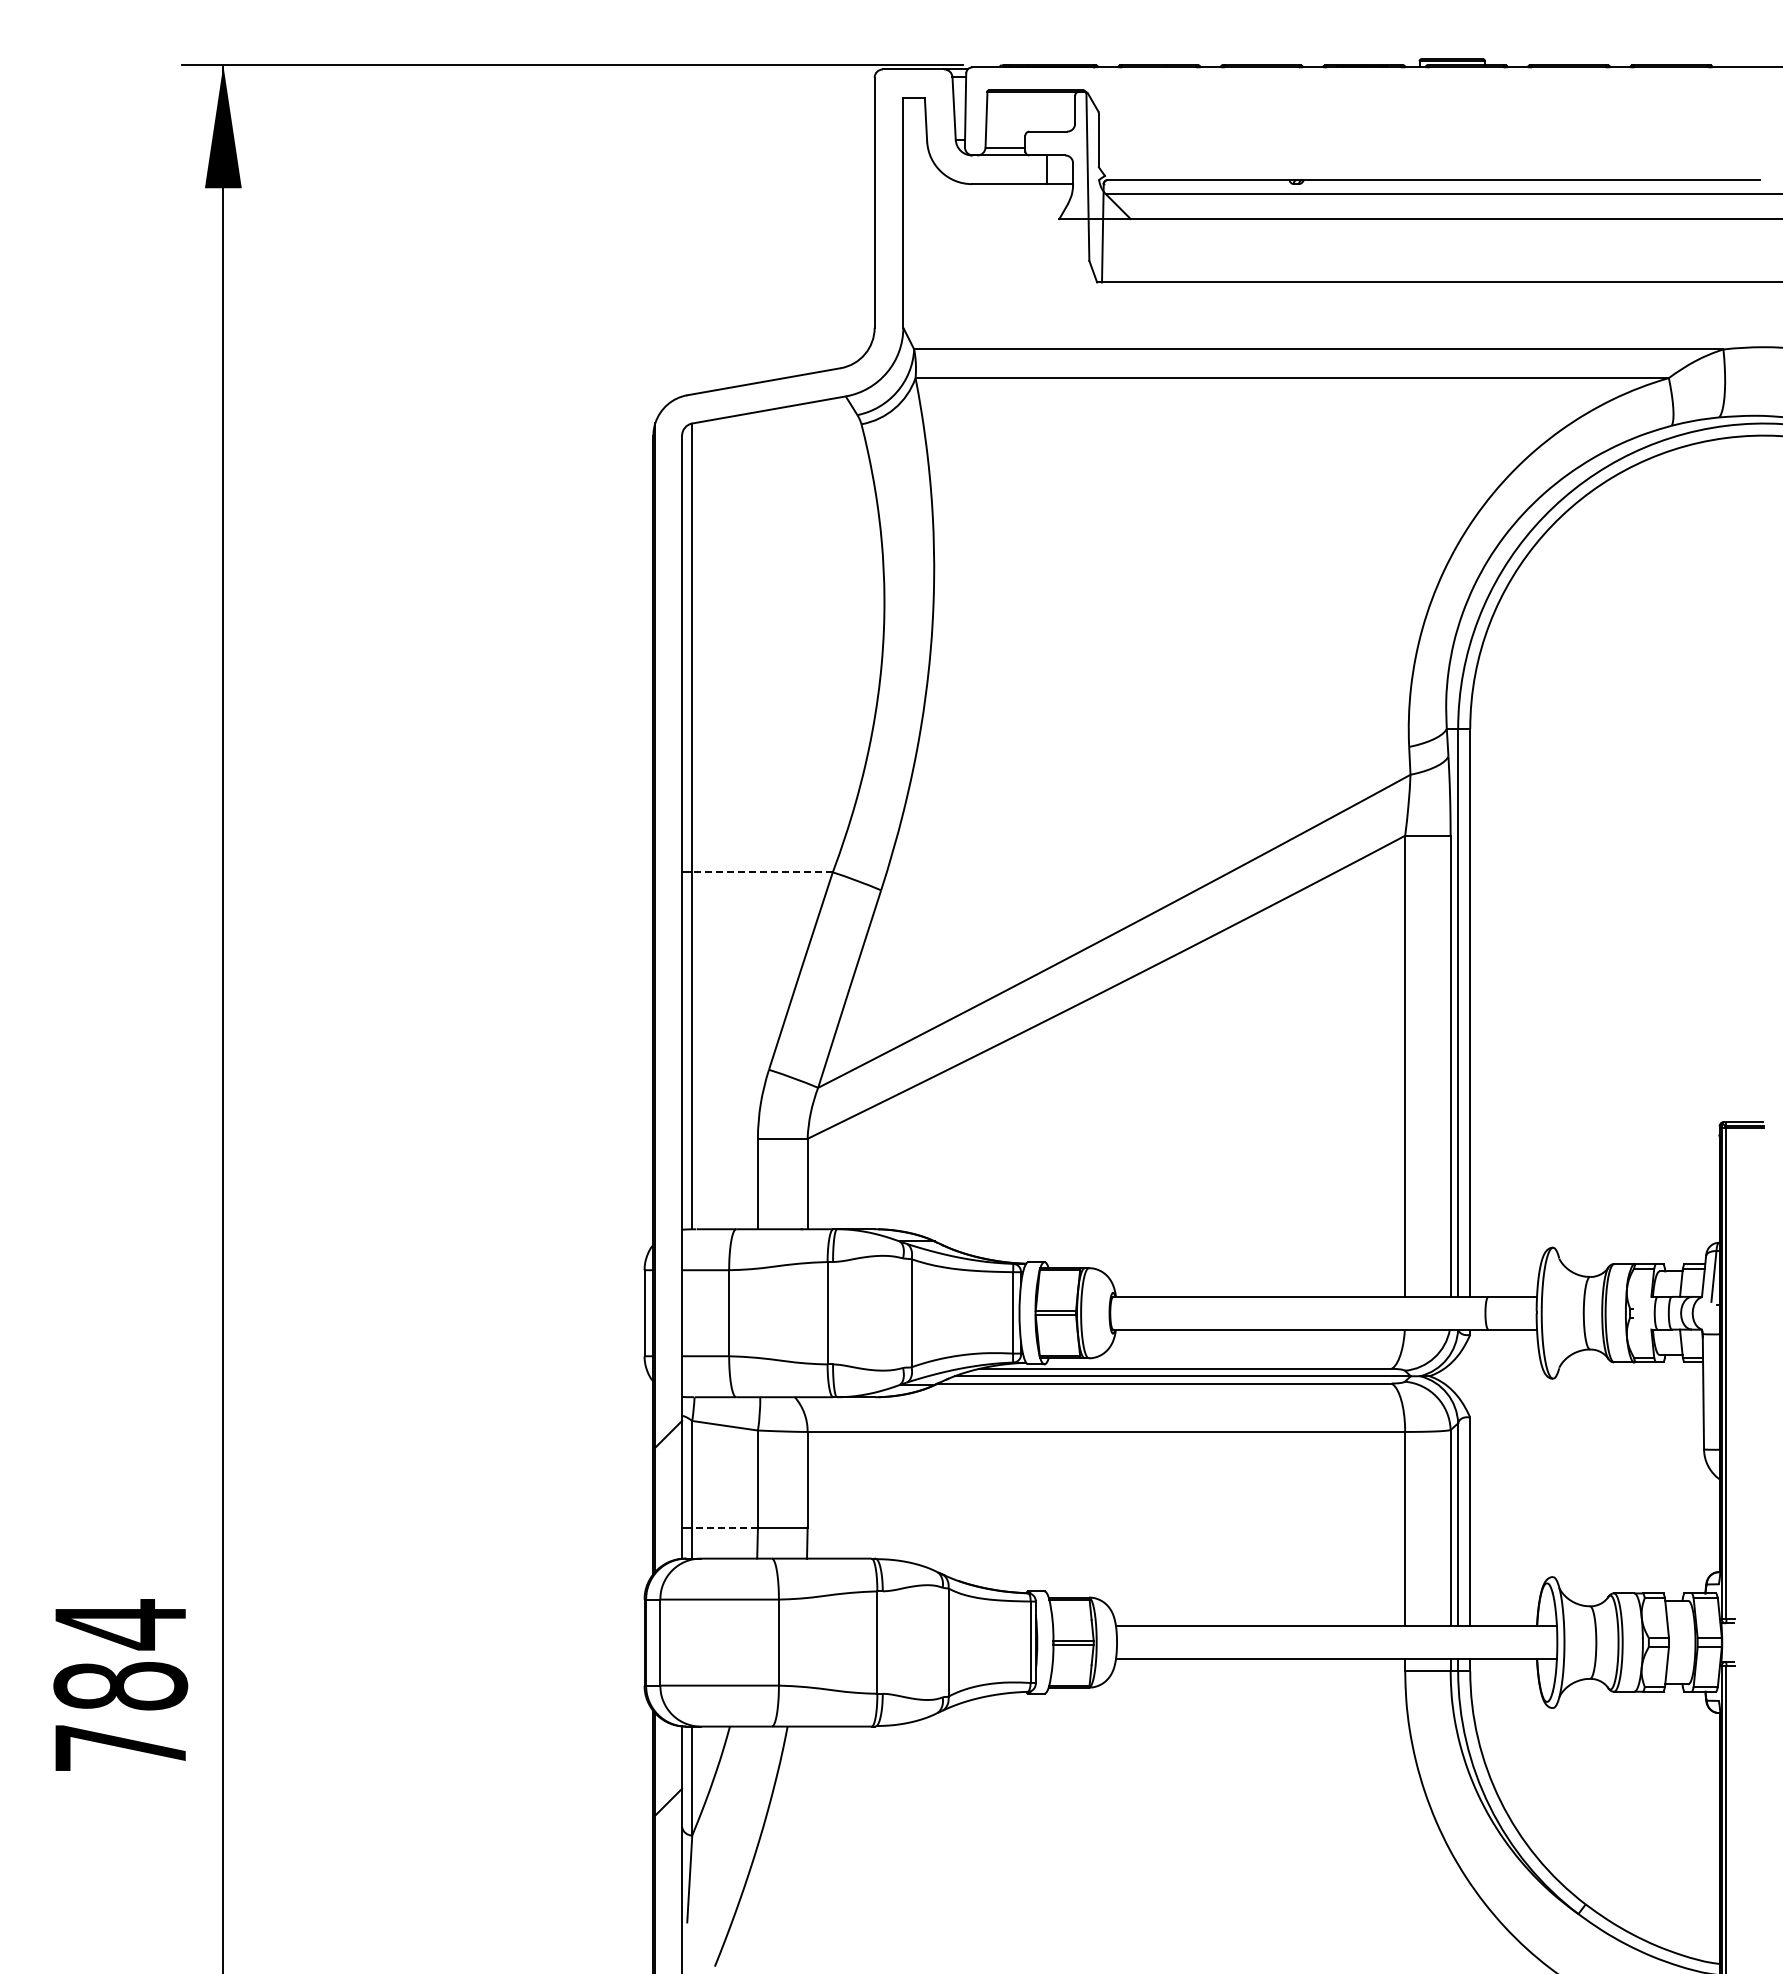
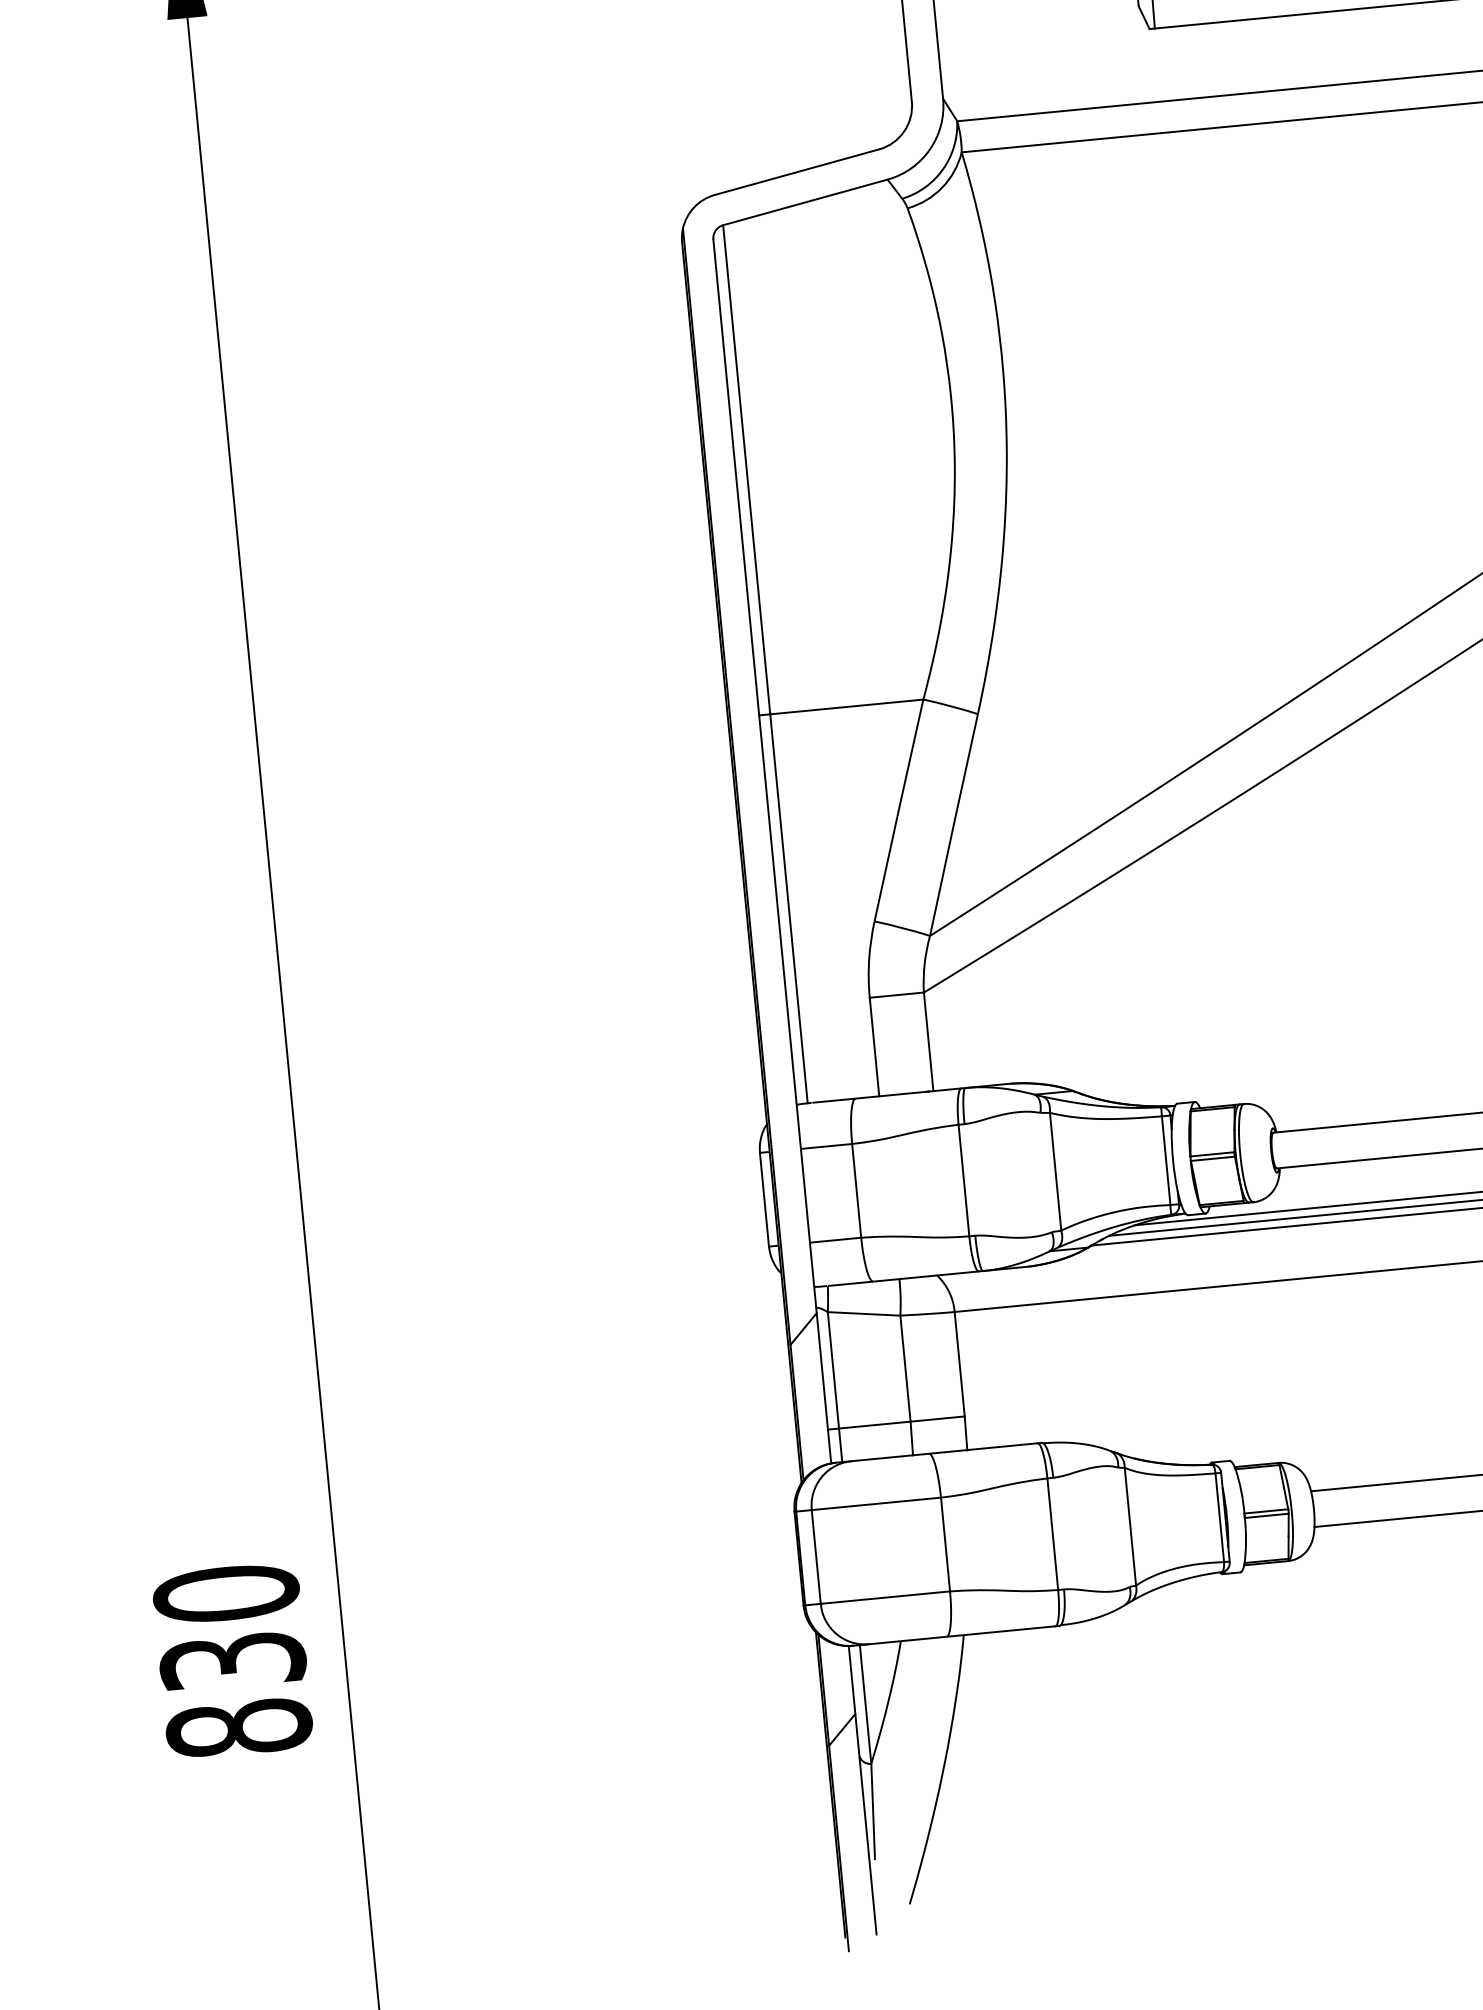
line: (762, 872) -> (846, 707), dashed -> solid
line: (725, 1527) -> (875, 1424), dashed -> solid
text: (120, 1685) -> (232, 1660), 784 -> 830

